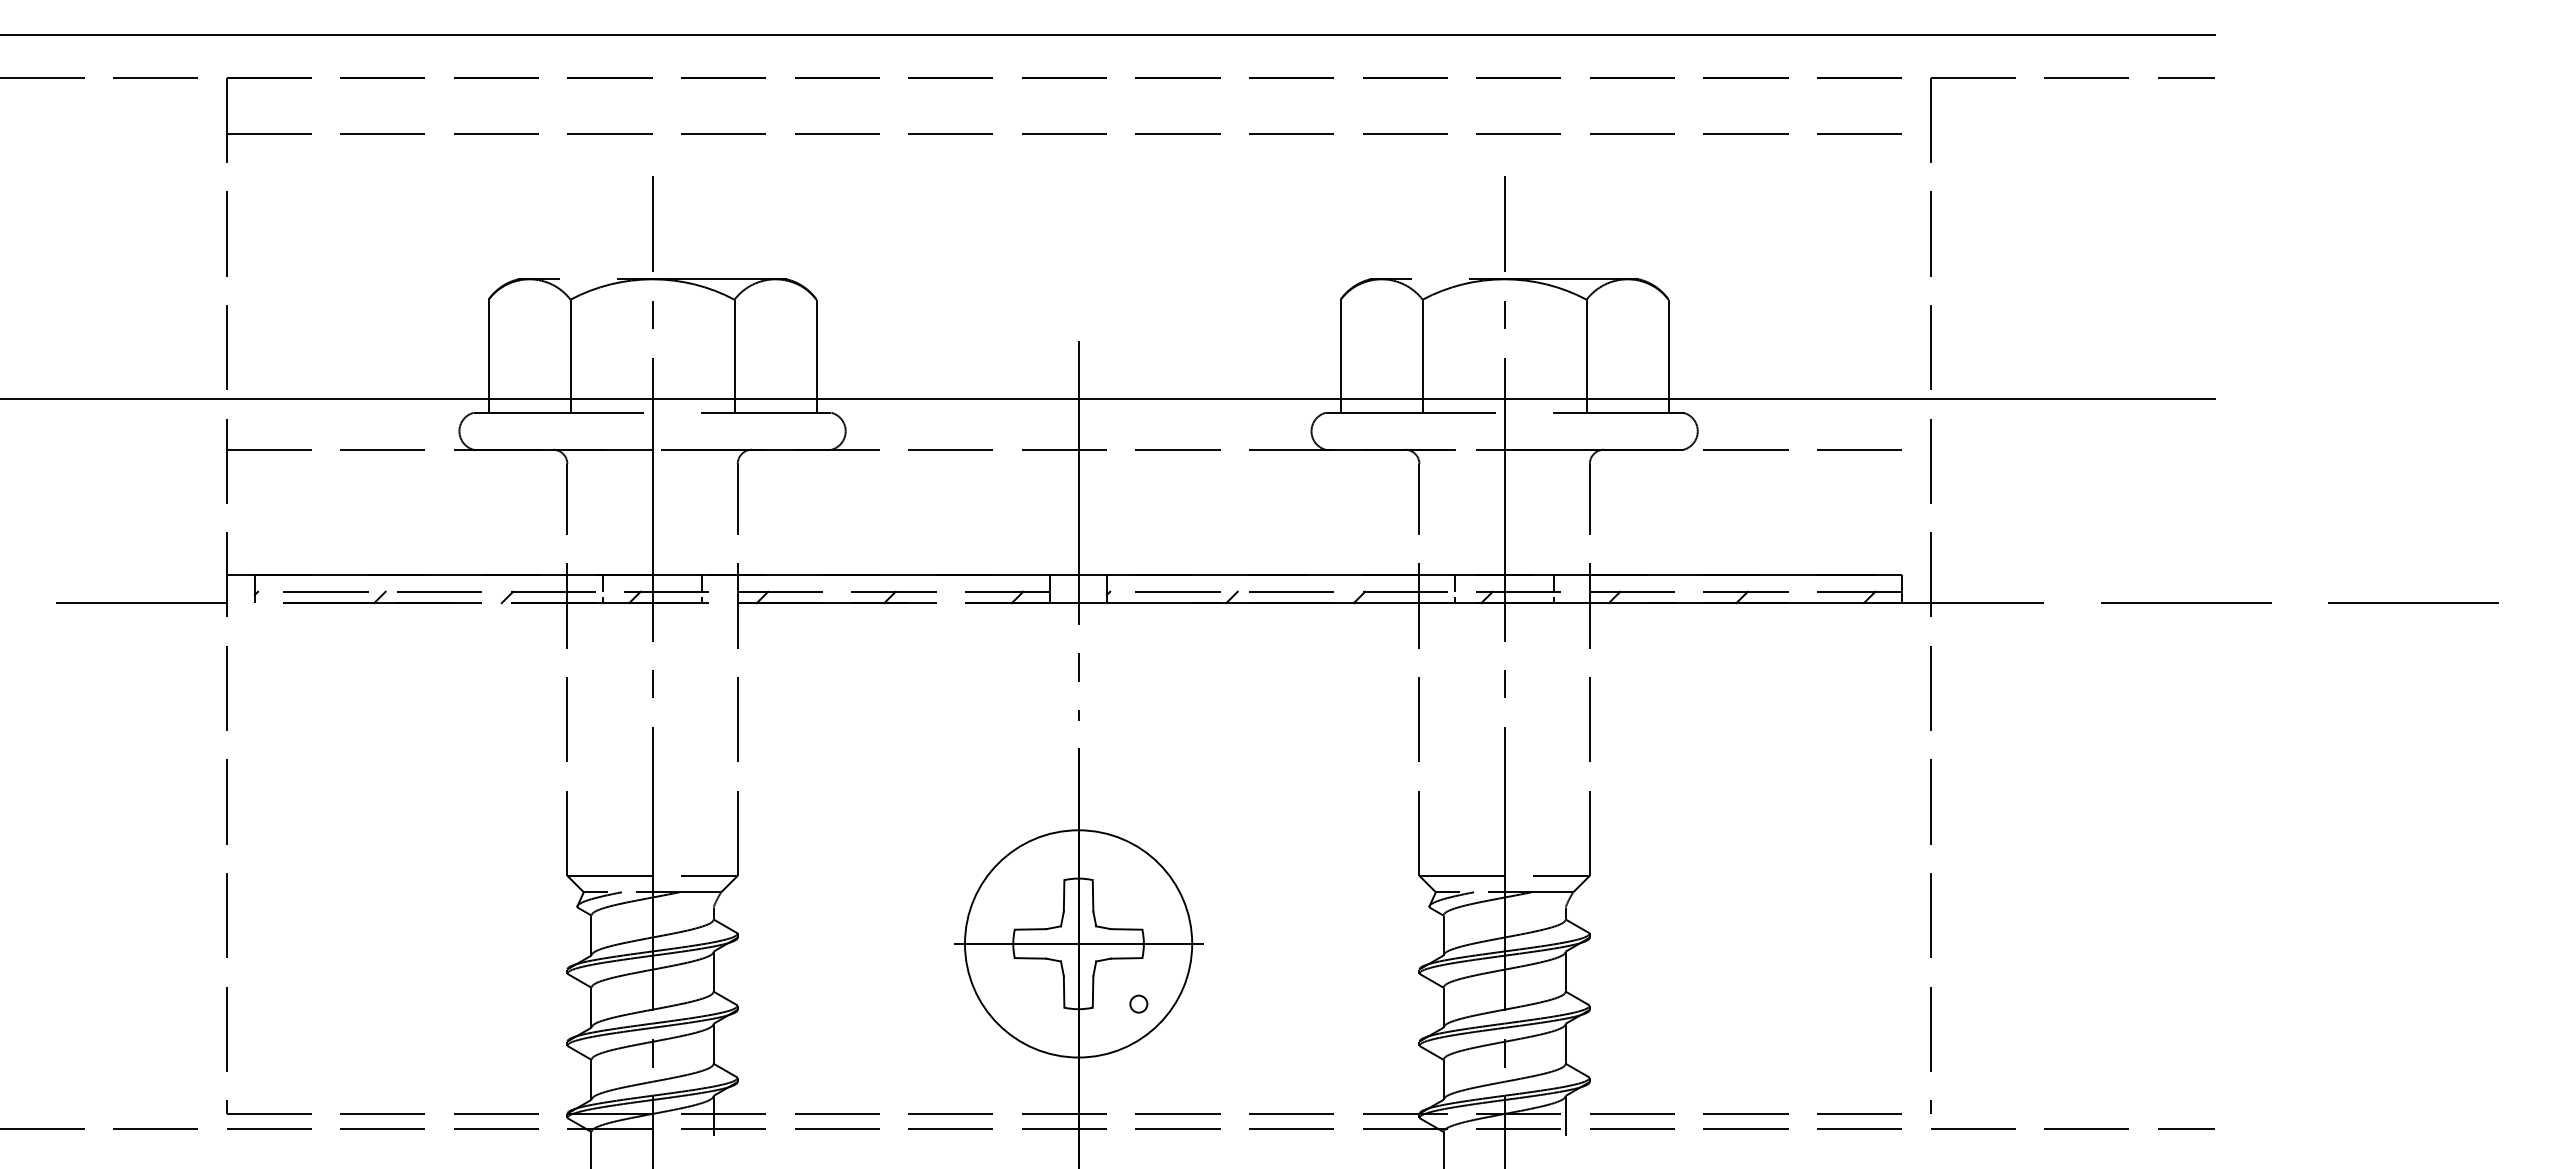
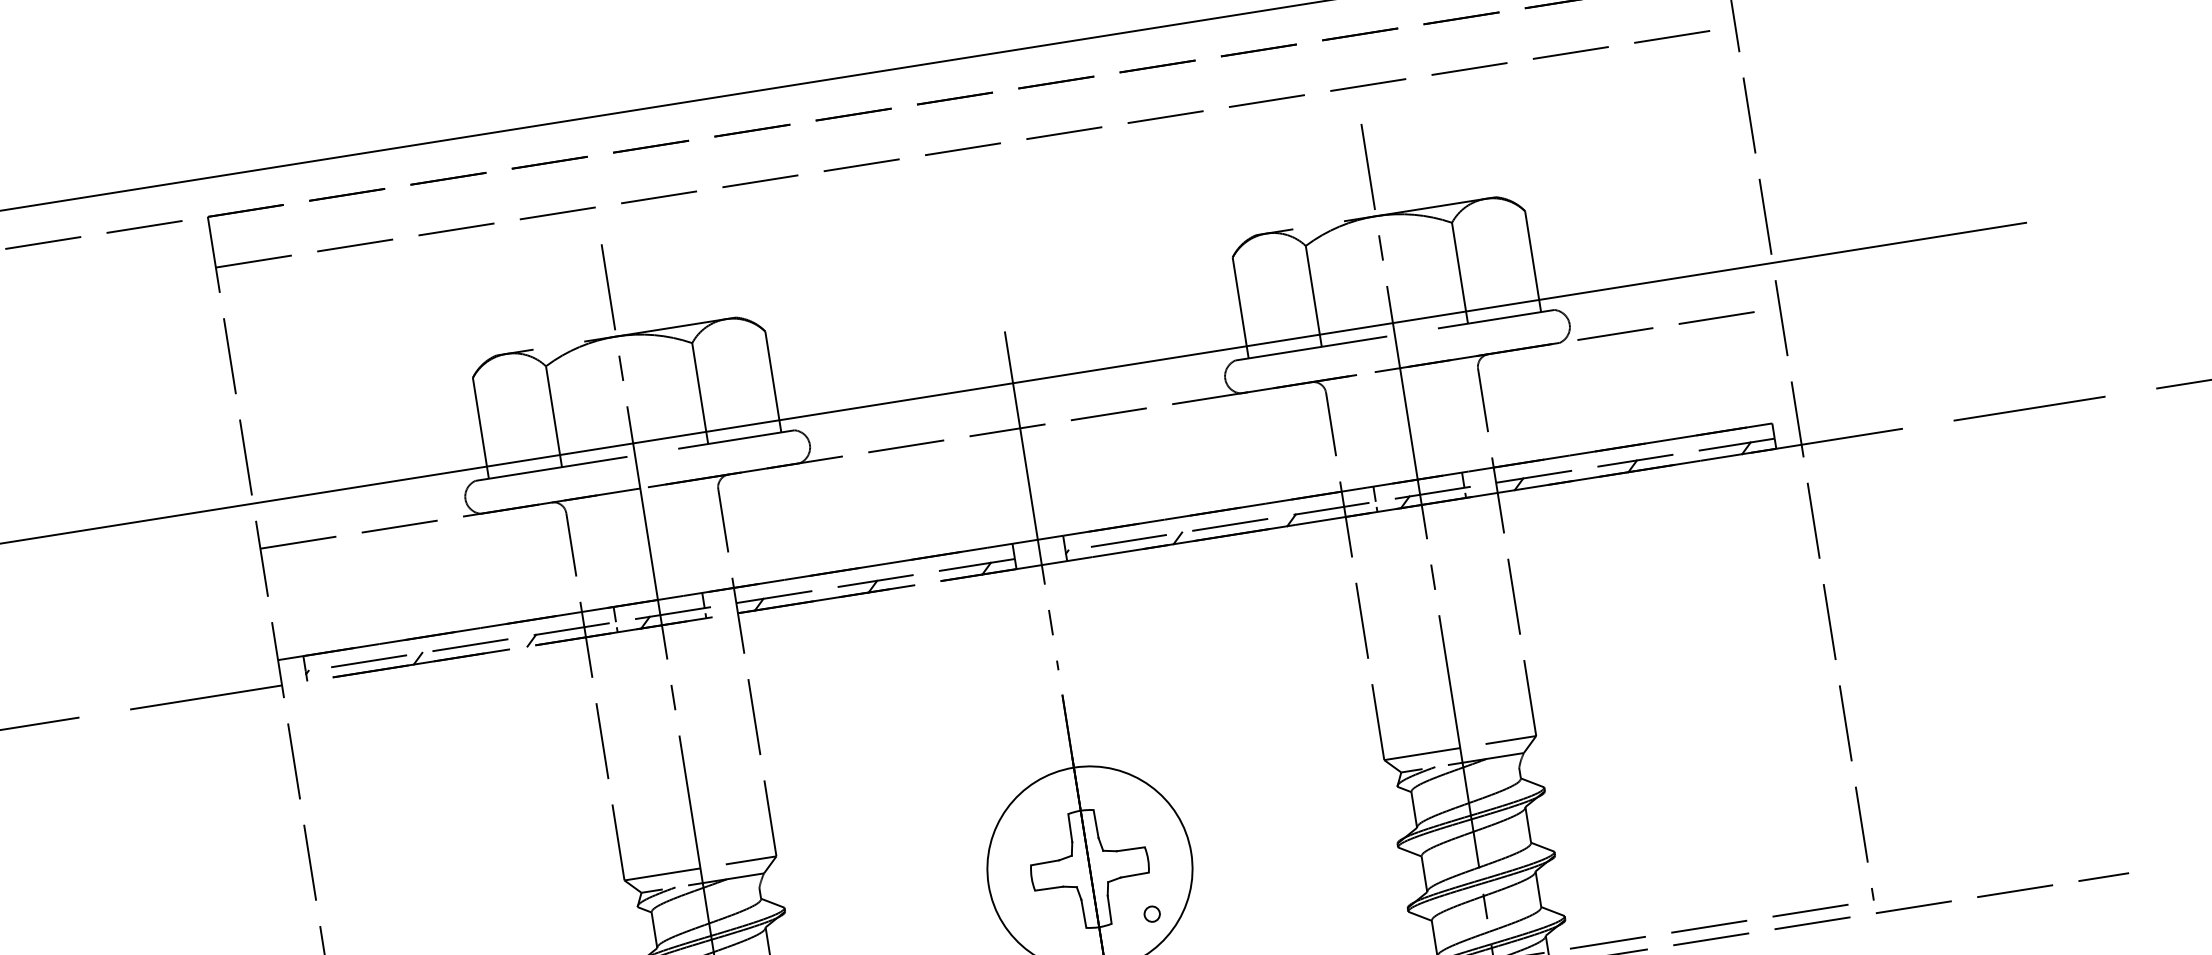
line: (1078, 943) -> (1089, 868), removed

